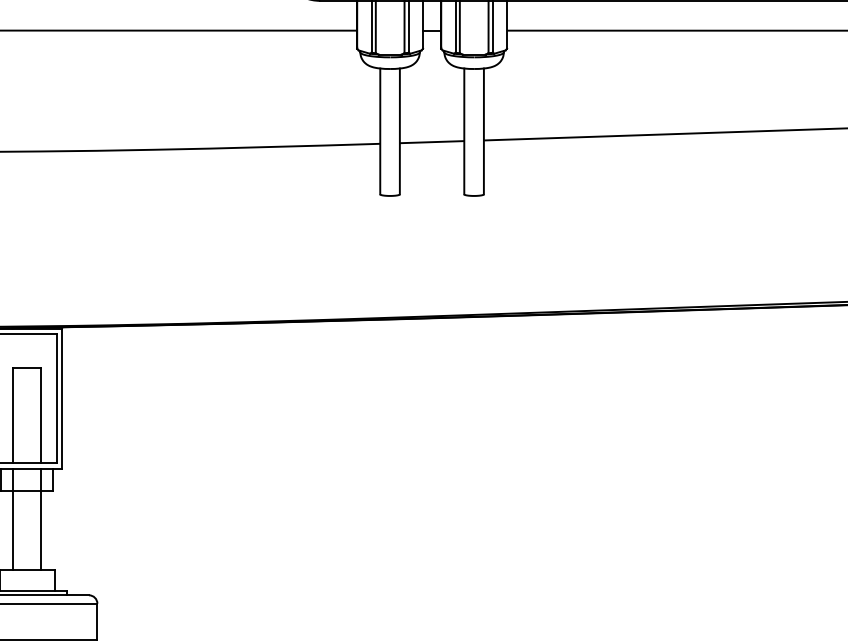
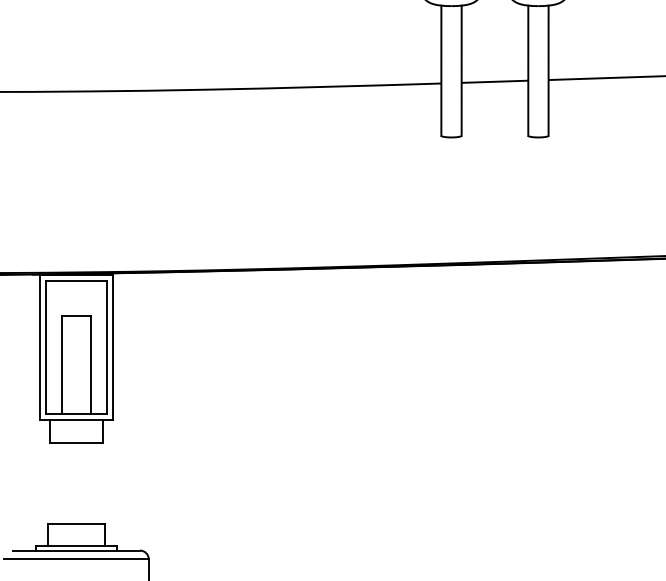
line: (13, 518) -> (61, 471), removed
line: (41, 518) -> (90, 471), removed

